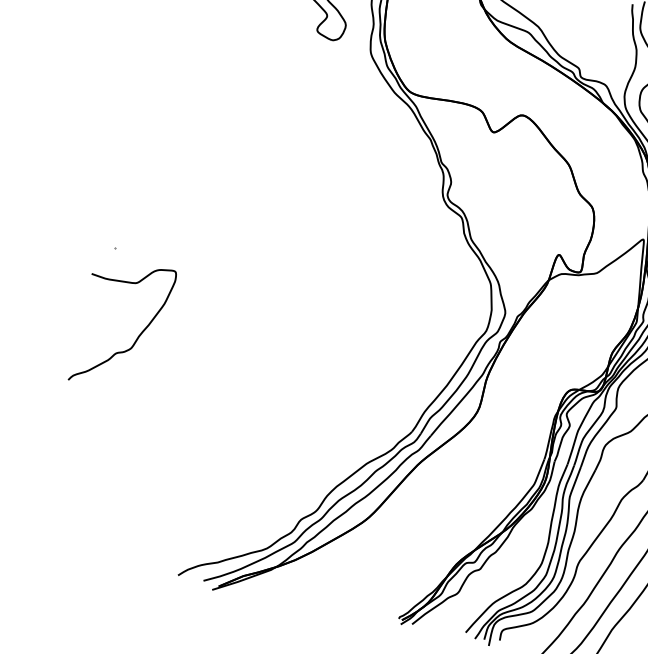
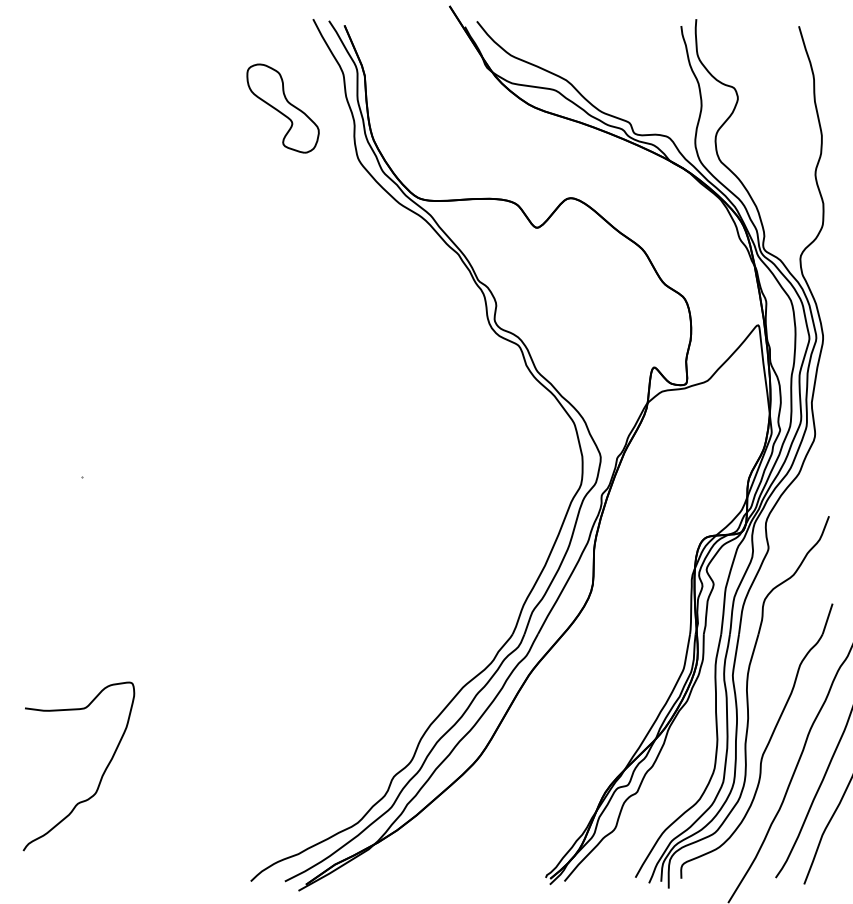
curve: (138, 335) -> (101, 775), moved

